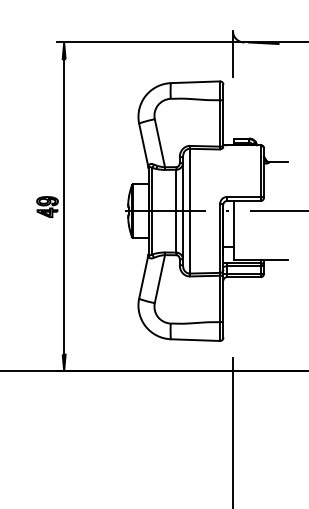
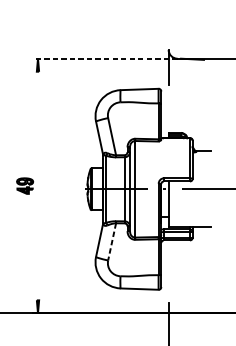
line: (150, 42) -> (104, 58), solid -> dashed
line: (64, 206) -> (38, 185), removed
line: (159, 279) -> (111, 242), solid -> dashed

